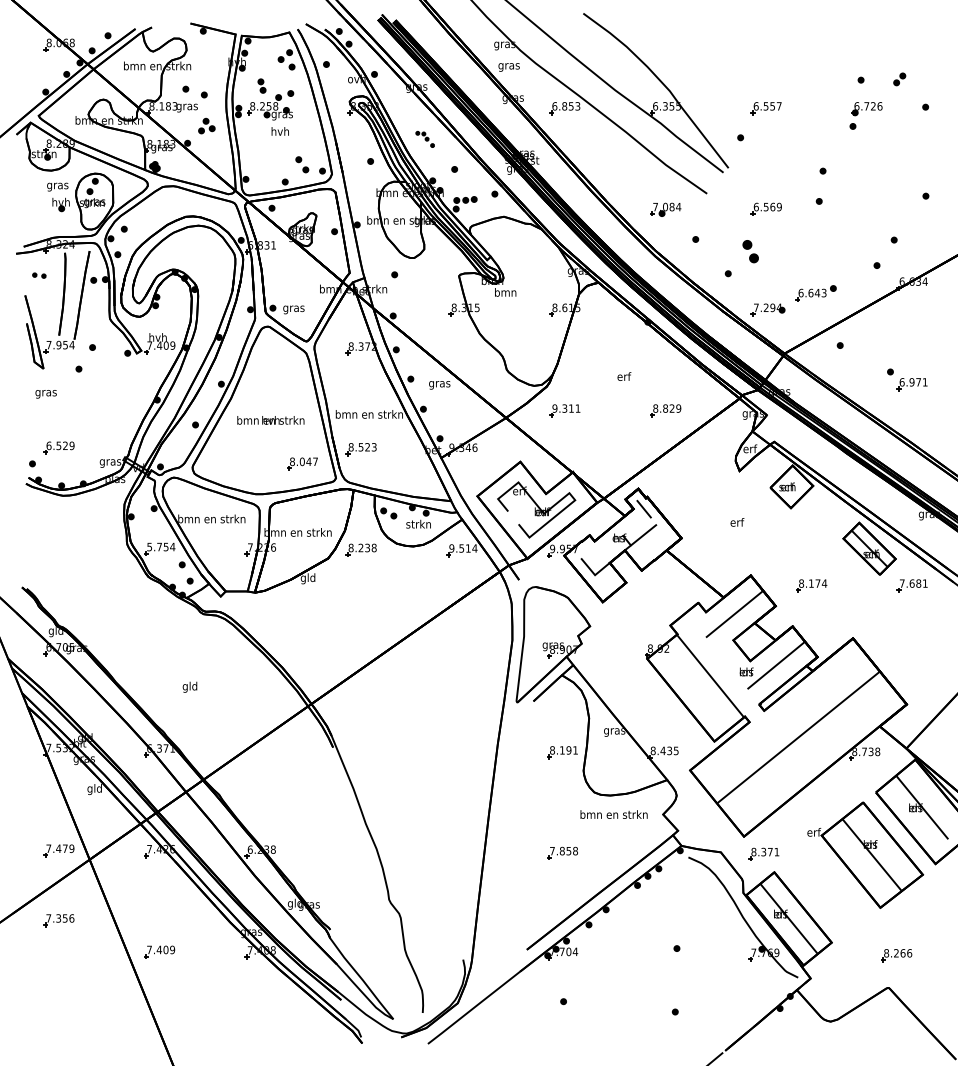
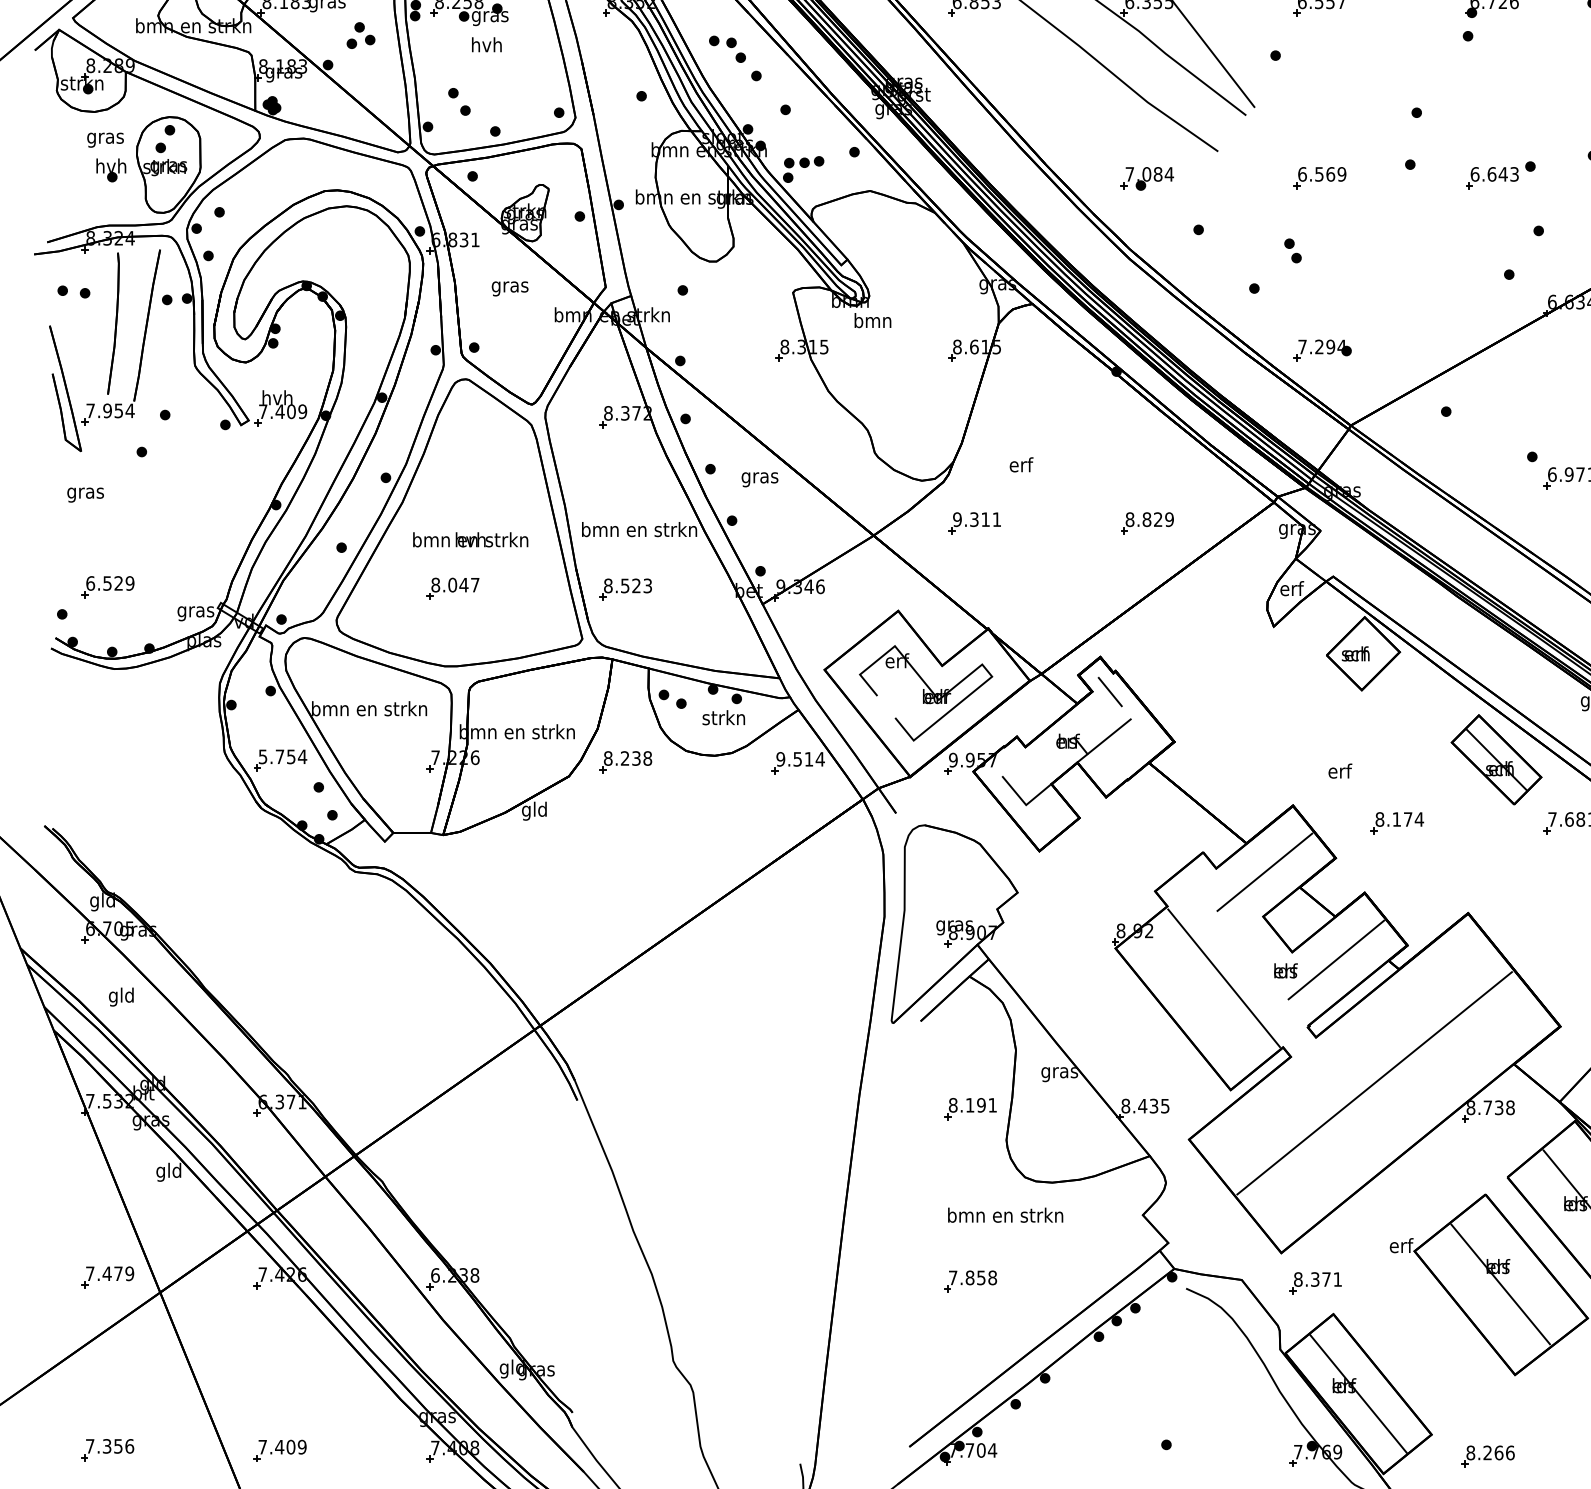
part: (424, 139) -> (733, 58), size x1.67
part: (302, 164) -> (459, 101), moved
part: (750, 251) -> (1292, 250), size x0.62
part: (39, 275) -> (74, 291), size x1.43
part: (815, 293) -> (1499, 175), moved
text: (293, 309) -> (509, 288), moved
text: (624, 376) -> (1021, 464), moved
part: (302, 463) -> (452, 587), moved
text: (737, 522) -> (1340, 771), moved
text: (189, 686) -> (120, 995), moved
text: (613, 814) -> (1004, 1215), moved
part: (58, 920) -> (106, 1449), moved
part: (896, 955) -> (1487, 1456), moved

